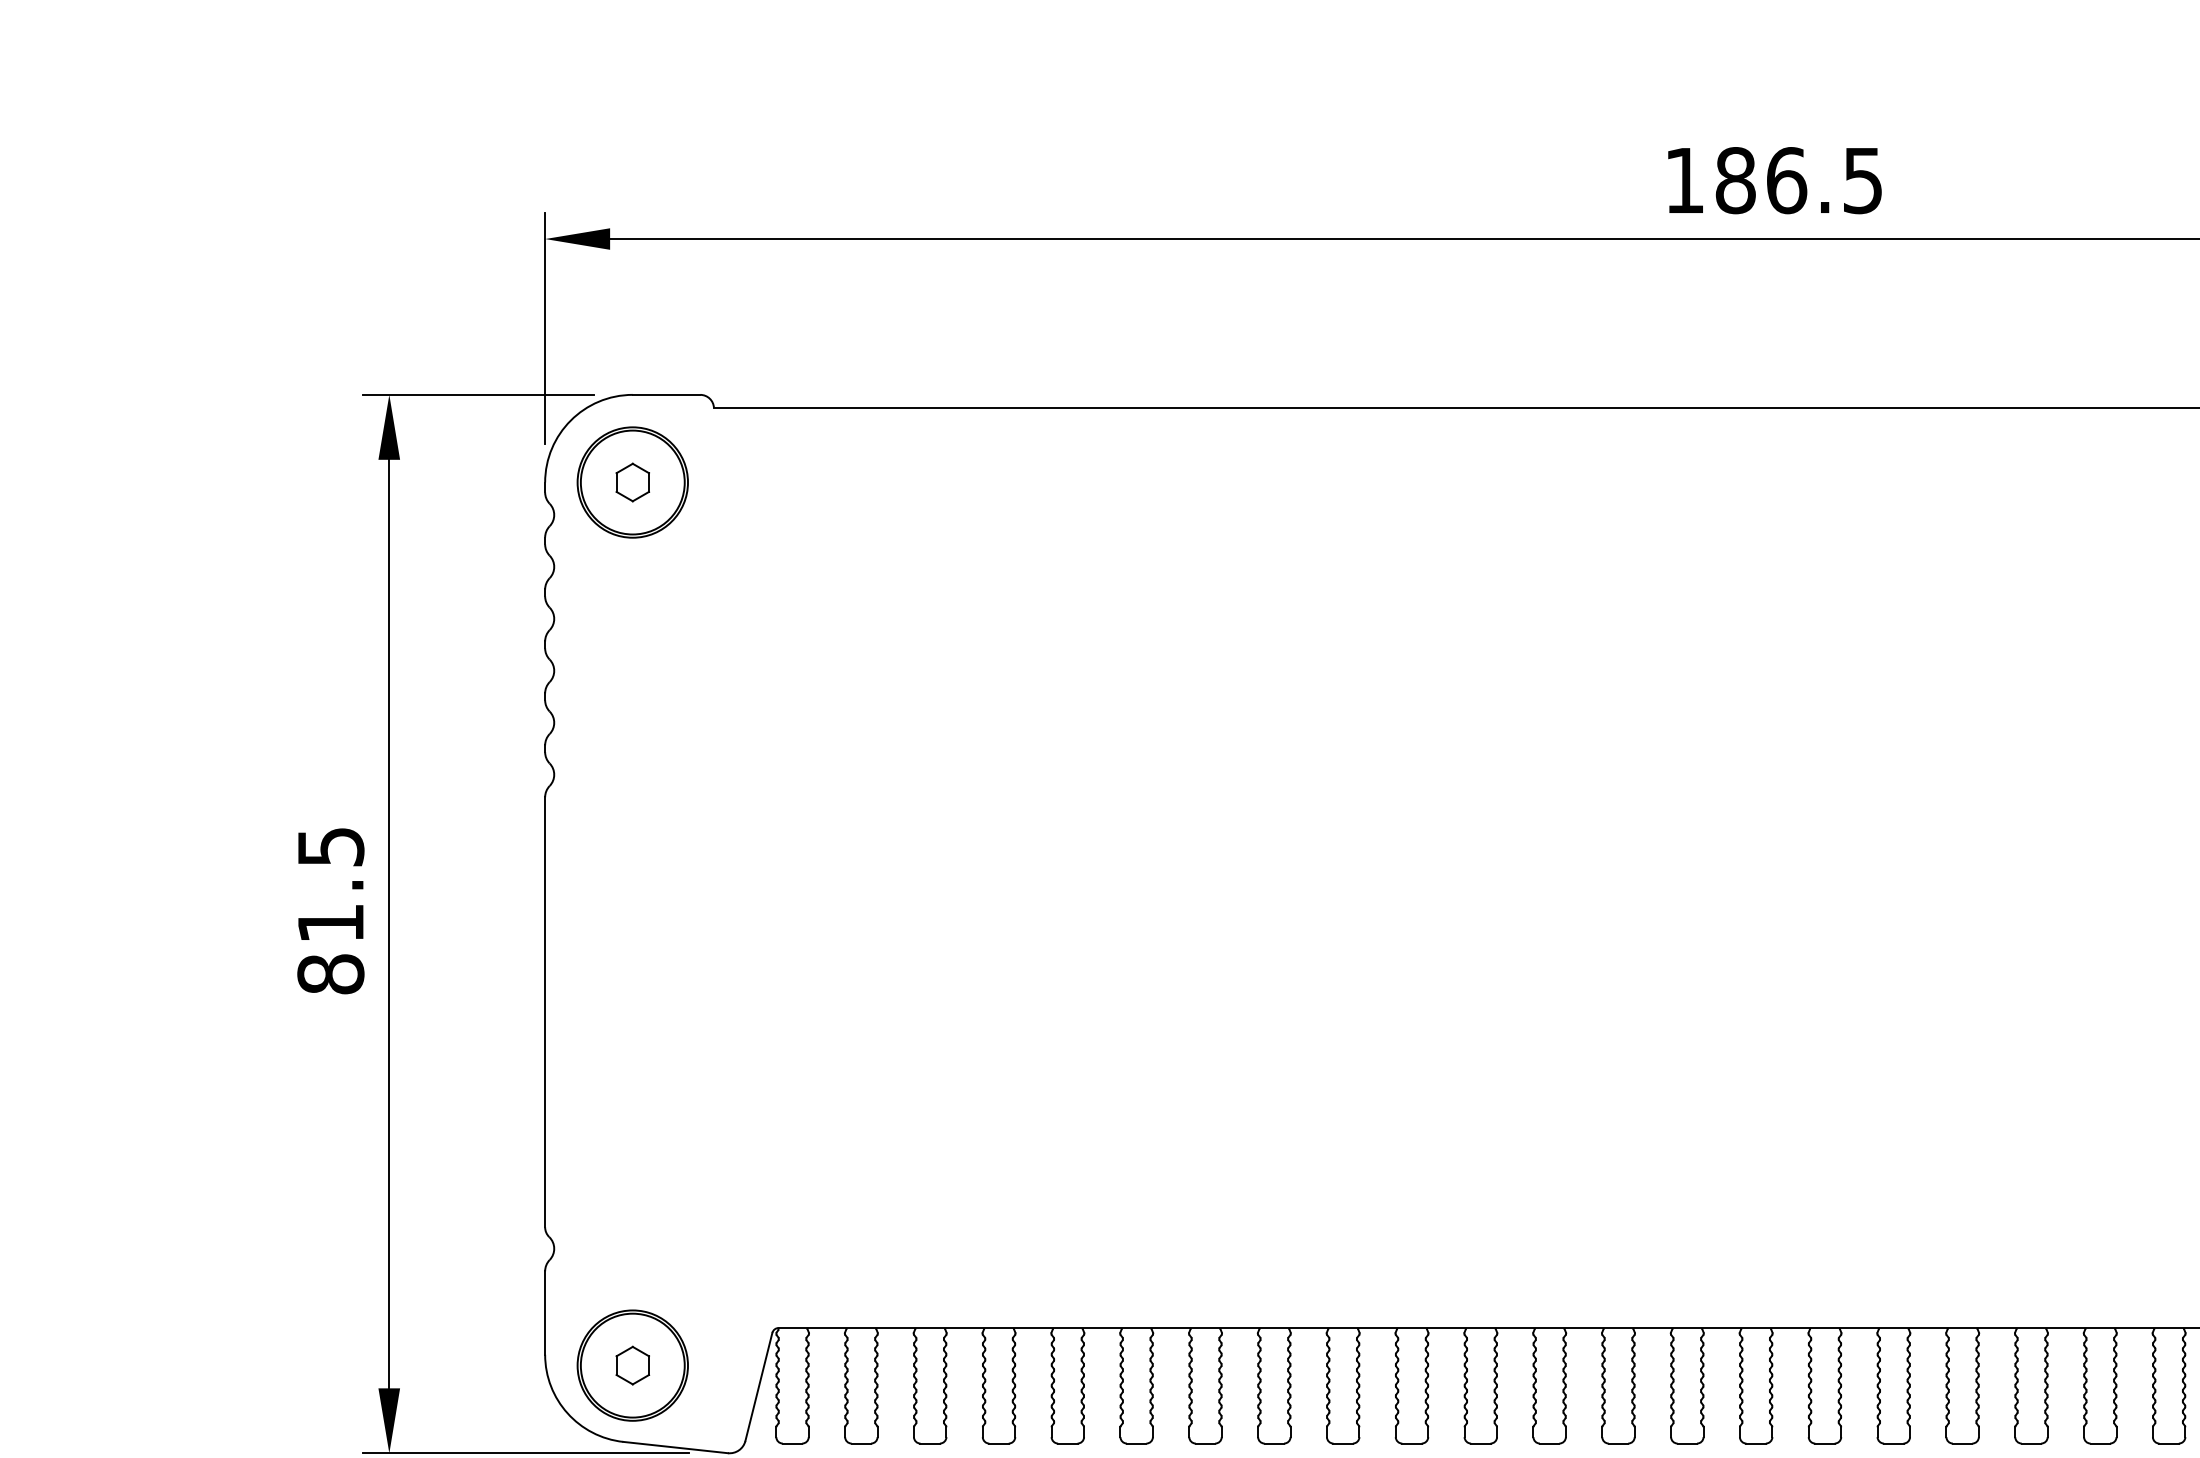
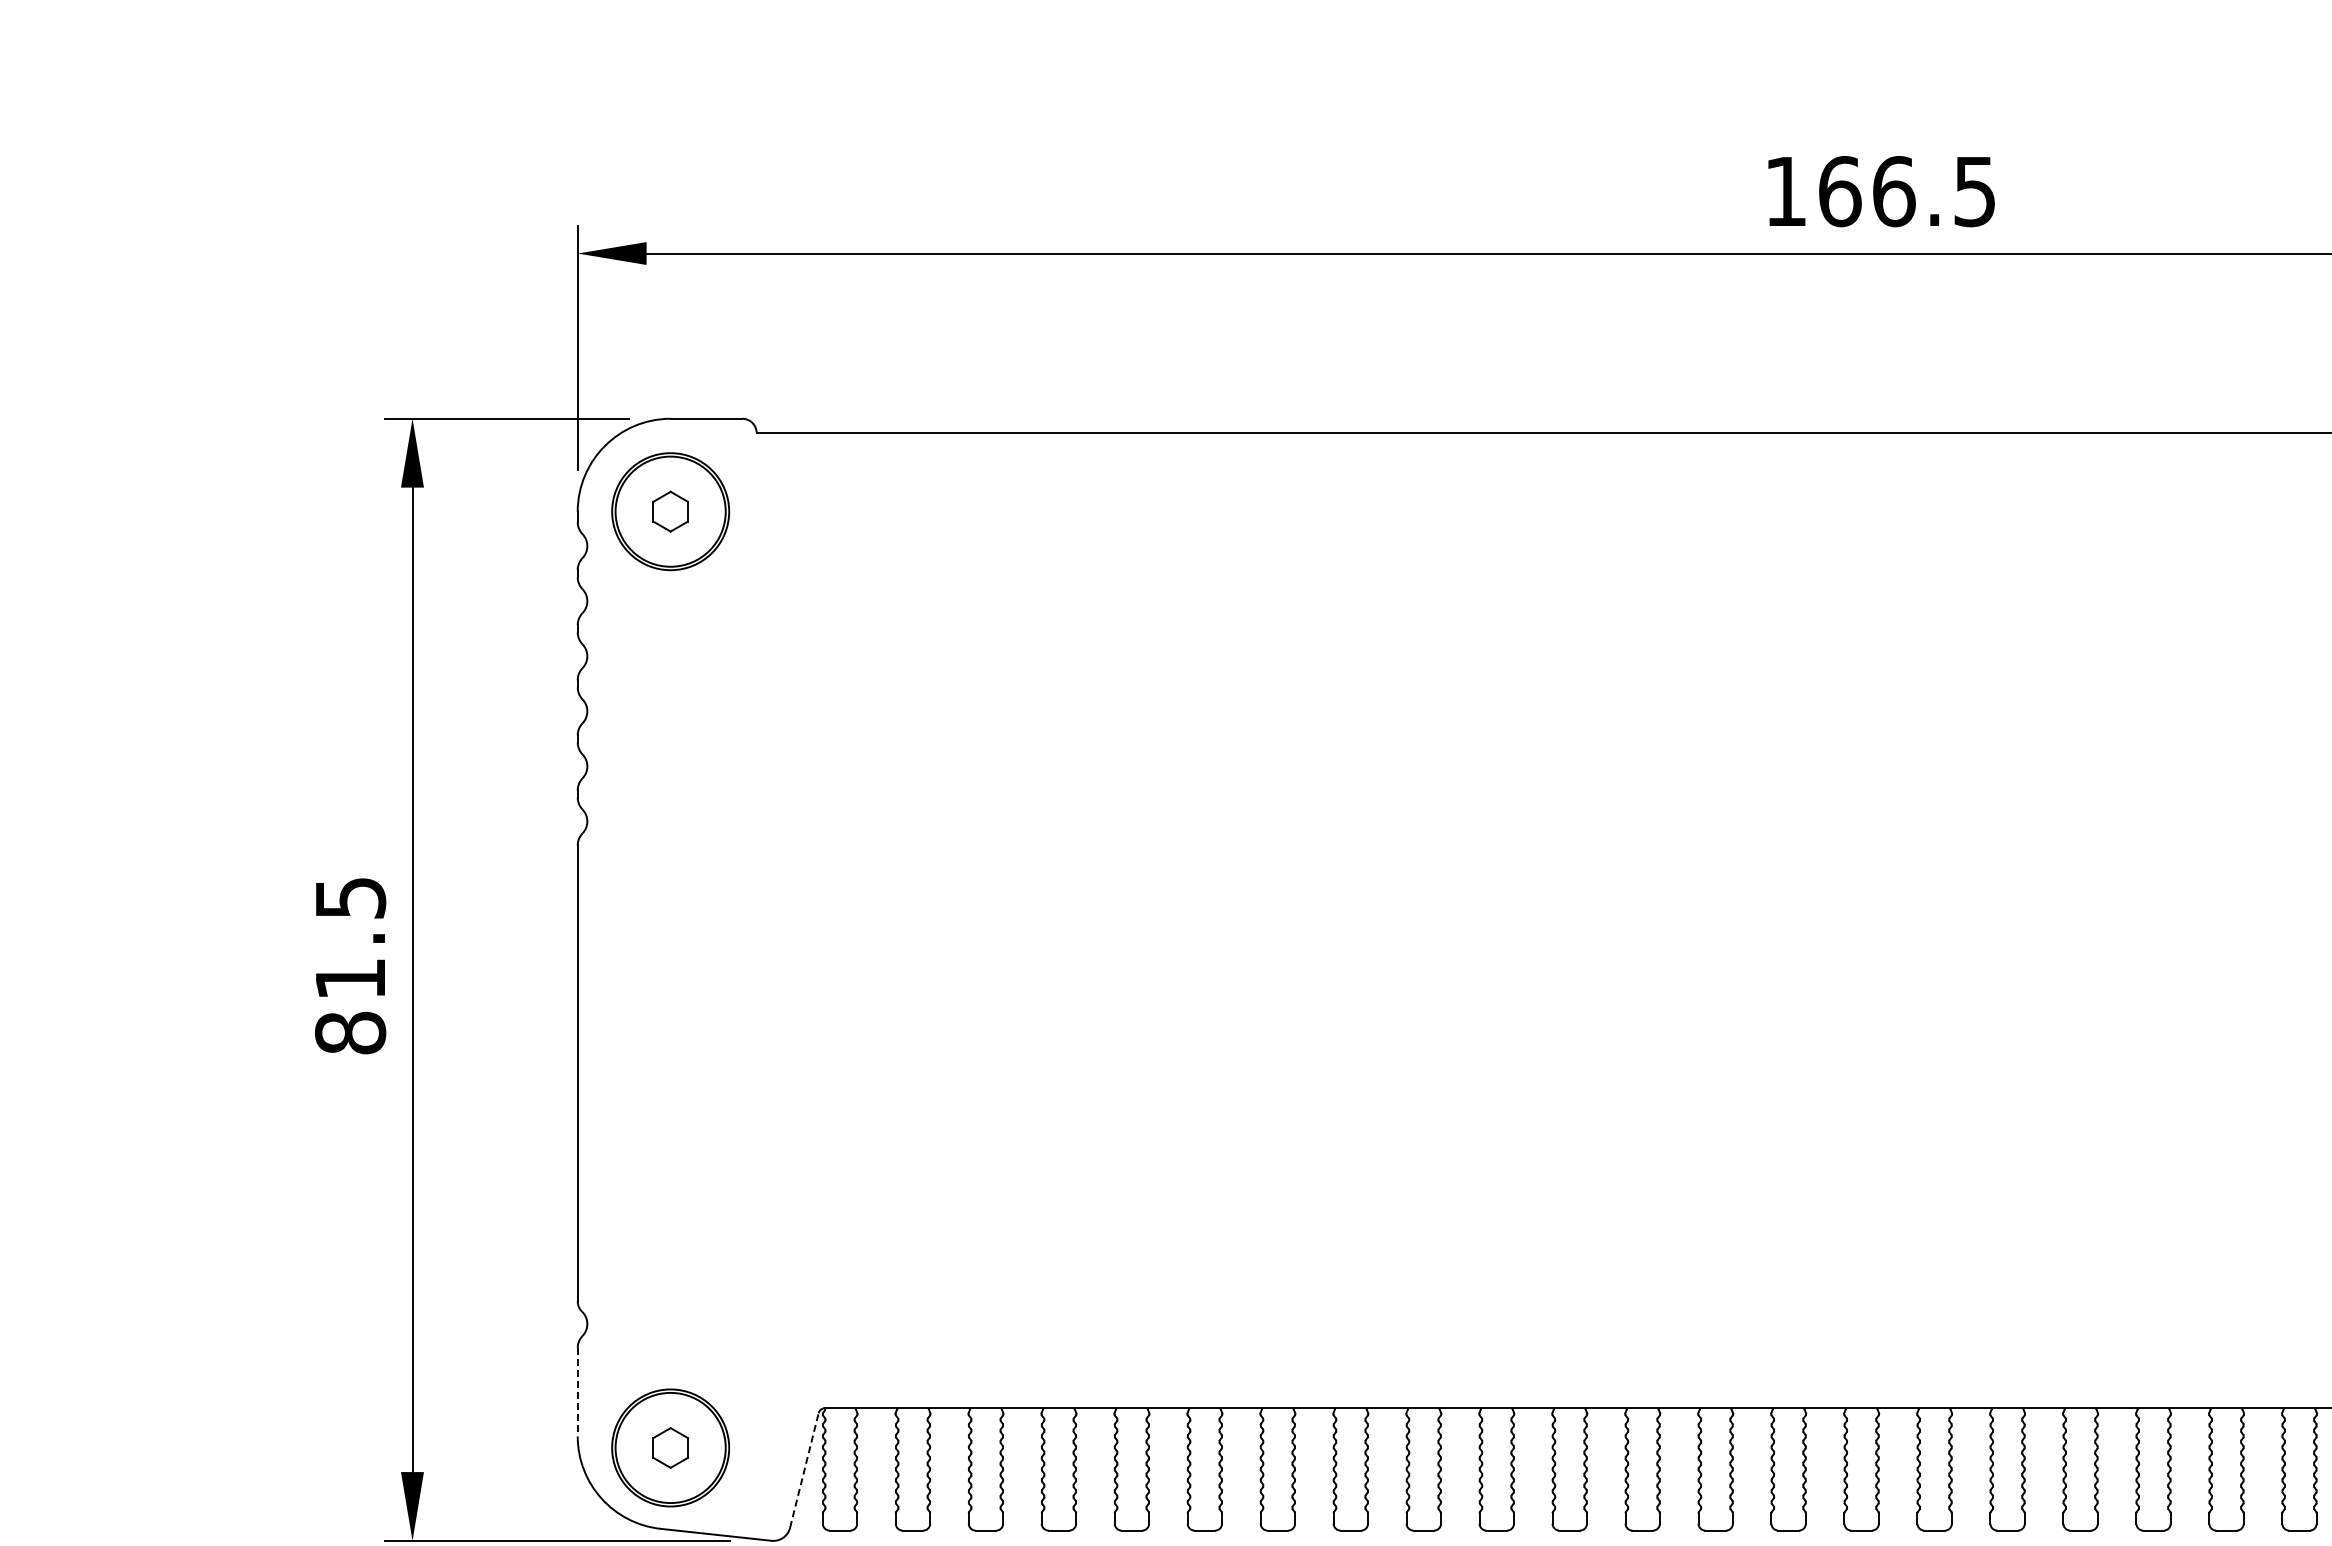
text: (1736, 180) -> (1840, 191), 186.5 -> 166.5
line: (544, 1313) -> (577, 1392), solid -> dashed
line: (759, 1386) -> (804, 1470), solid -> dashed

